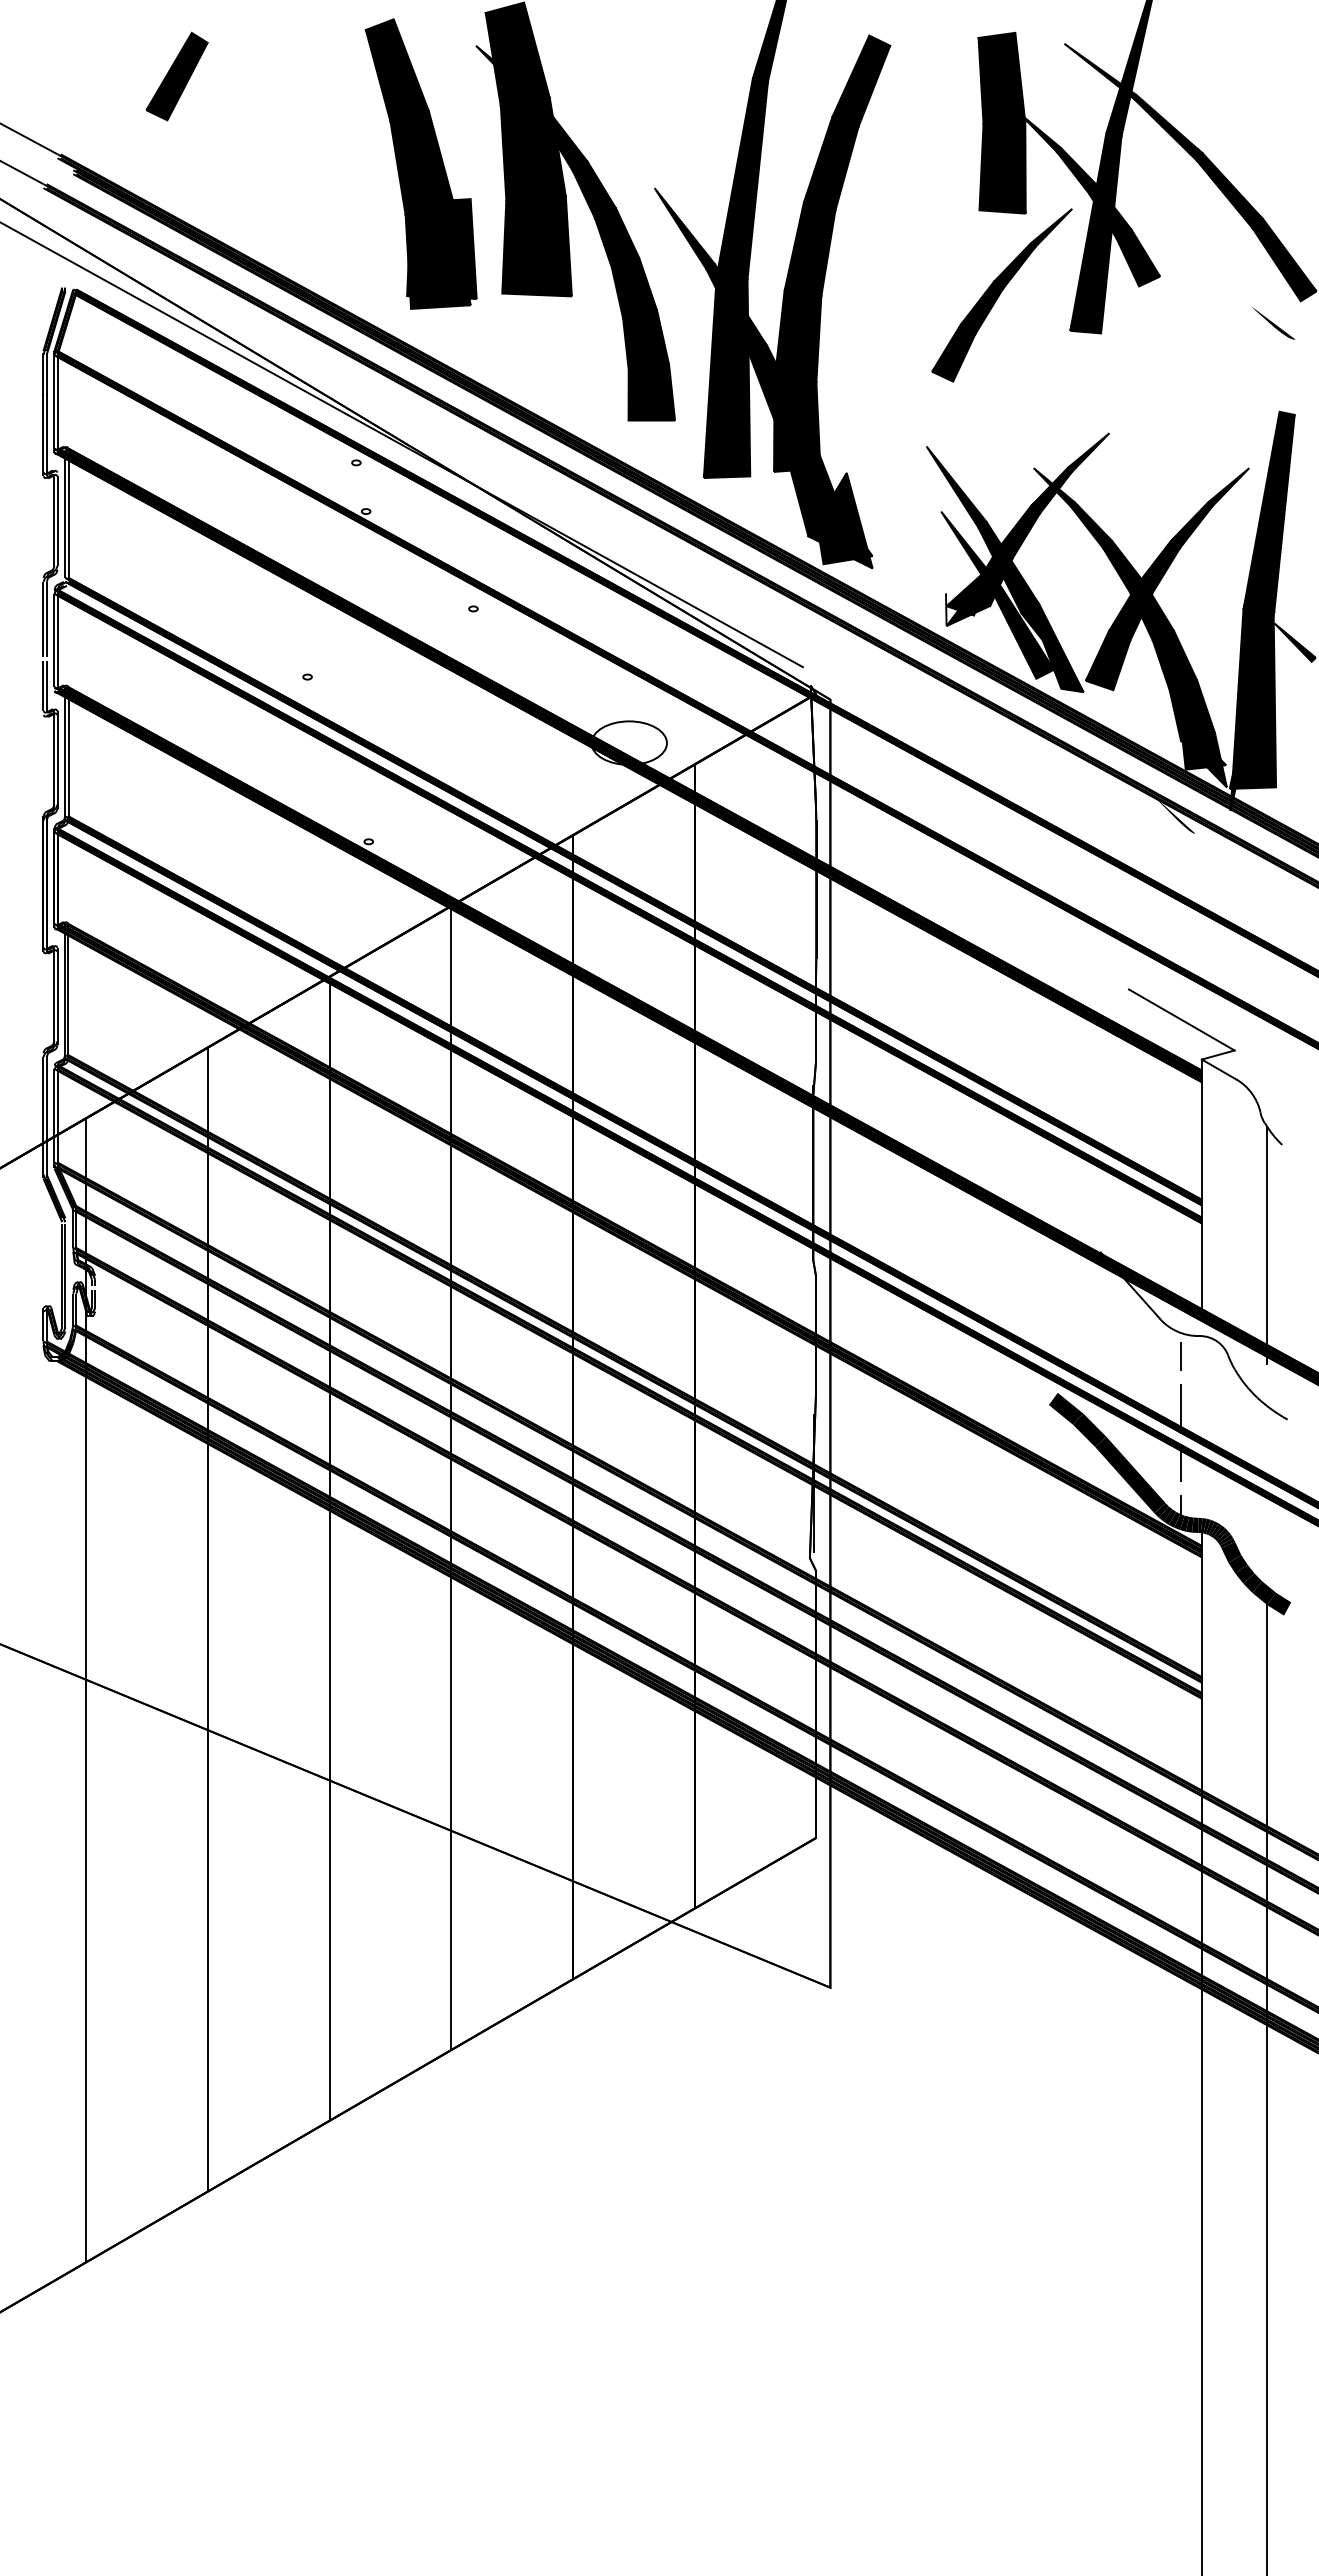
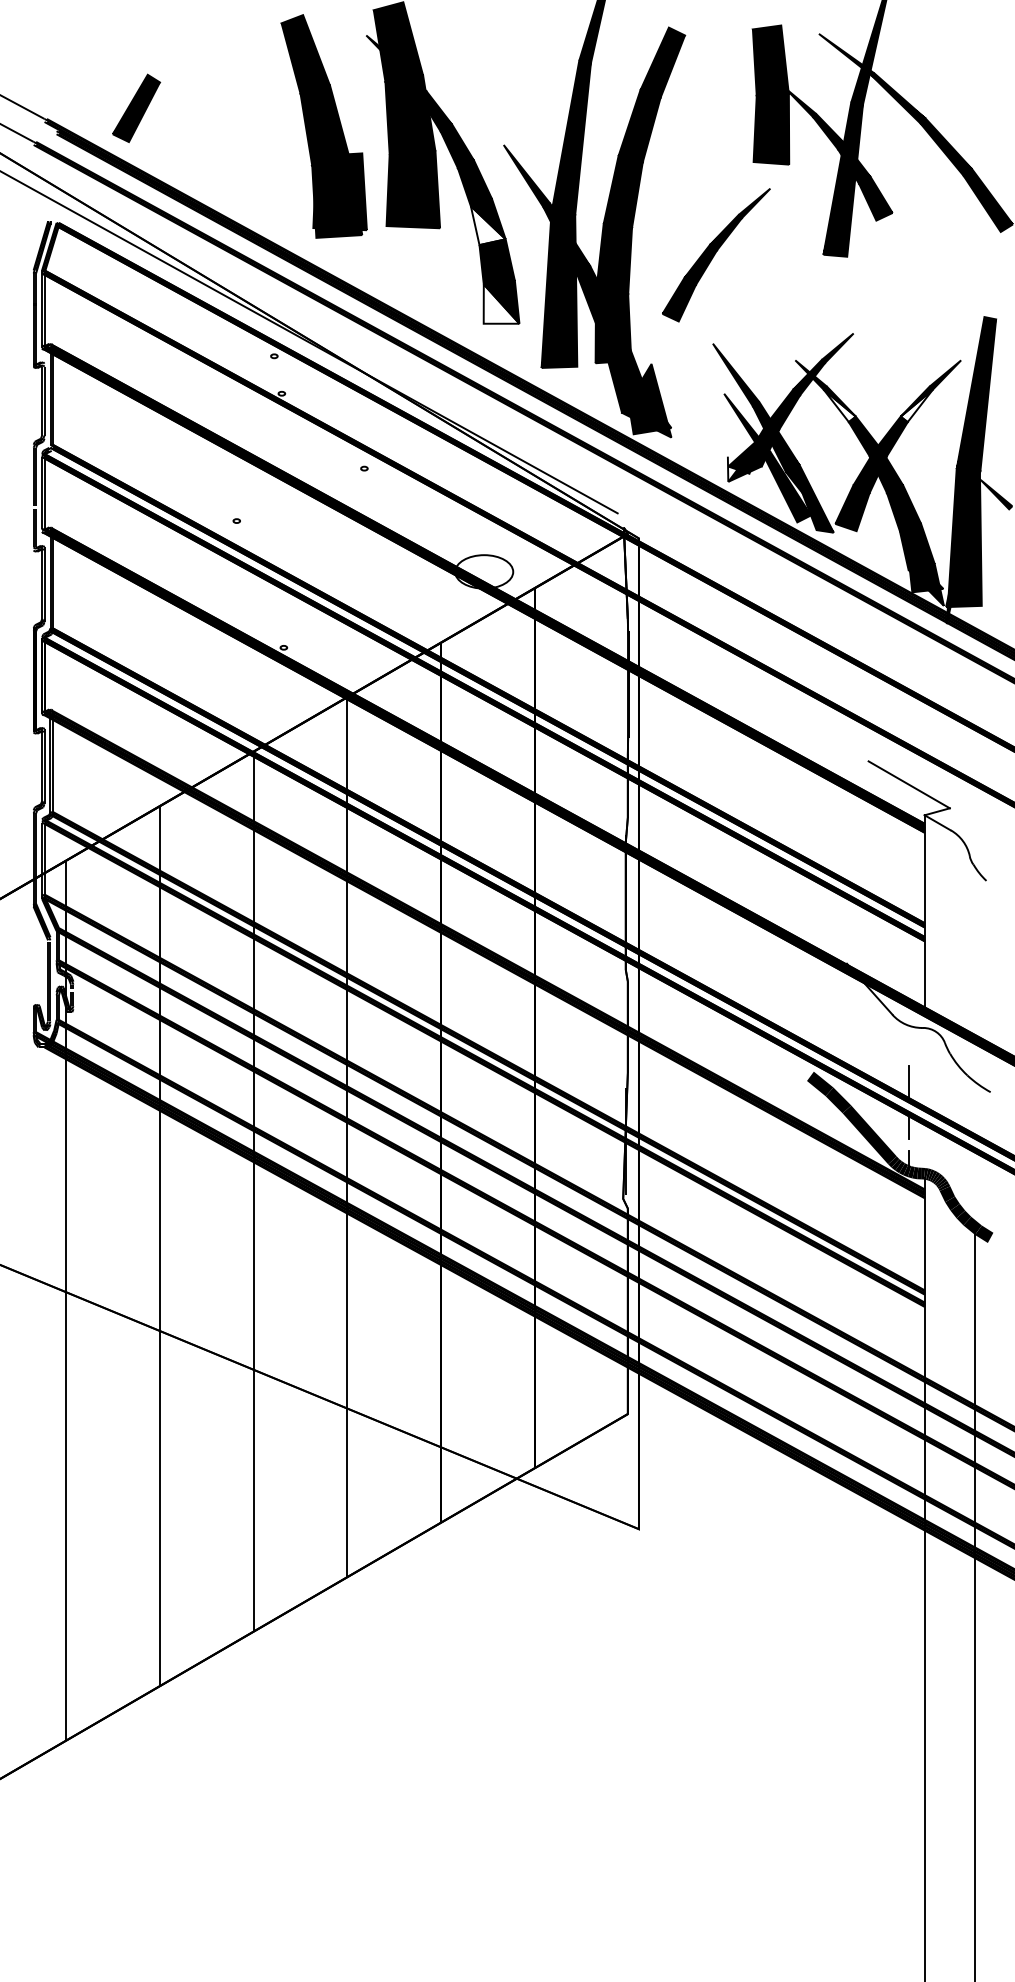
part: (176, 76) -> (135, 108), moved
fill: (634, 292) -> (488, 225), removed
part: (1001, 295) -> (715, 255), moved
part: (1273, 322) -> (979, 248), removed
fill: (651, 394) -> (501, 303), removed
fill: (1091, 527) -> (839, 406), removed
fill: (1191, 527) -> (916, 406), removed
fill: (1174, 814) -> (903, 626), removed
line: (1267, 1245) -> (975, 958), removed
line: (1181, 1356) -> (909, 1043), removed

